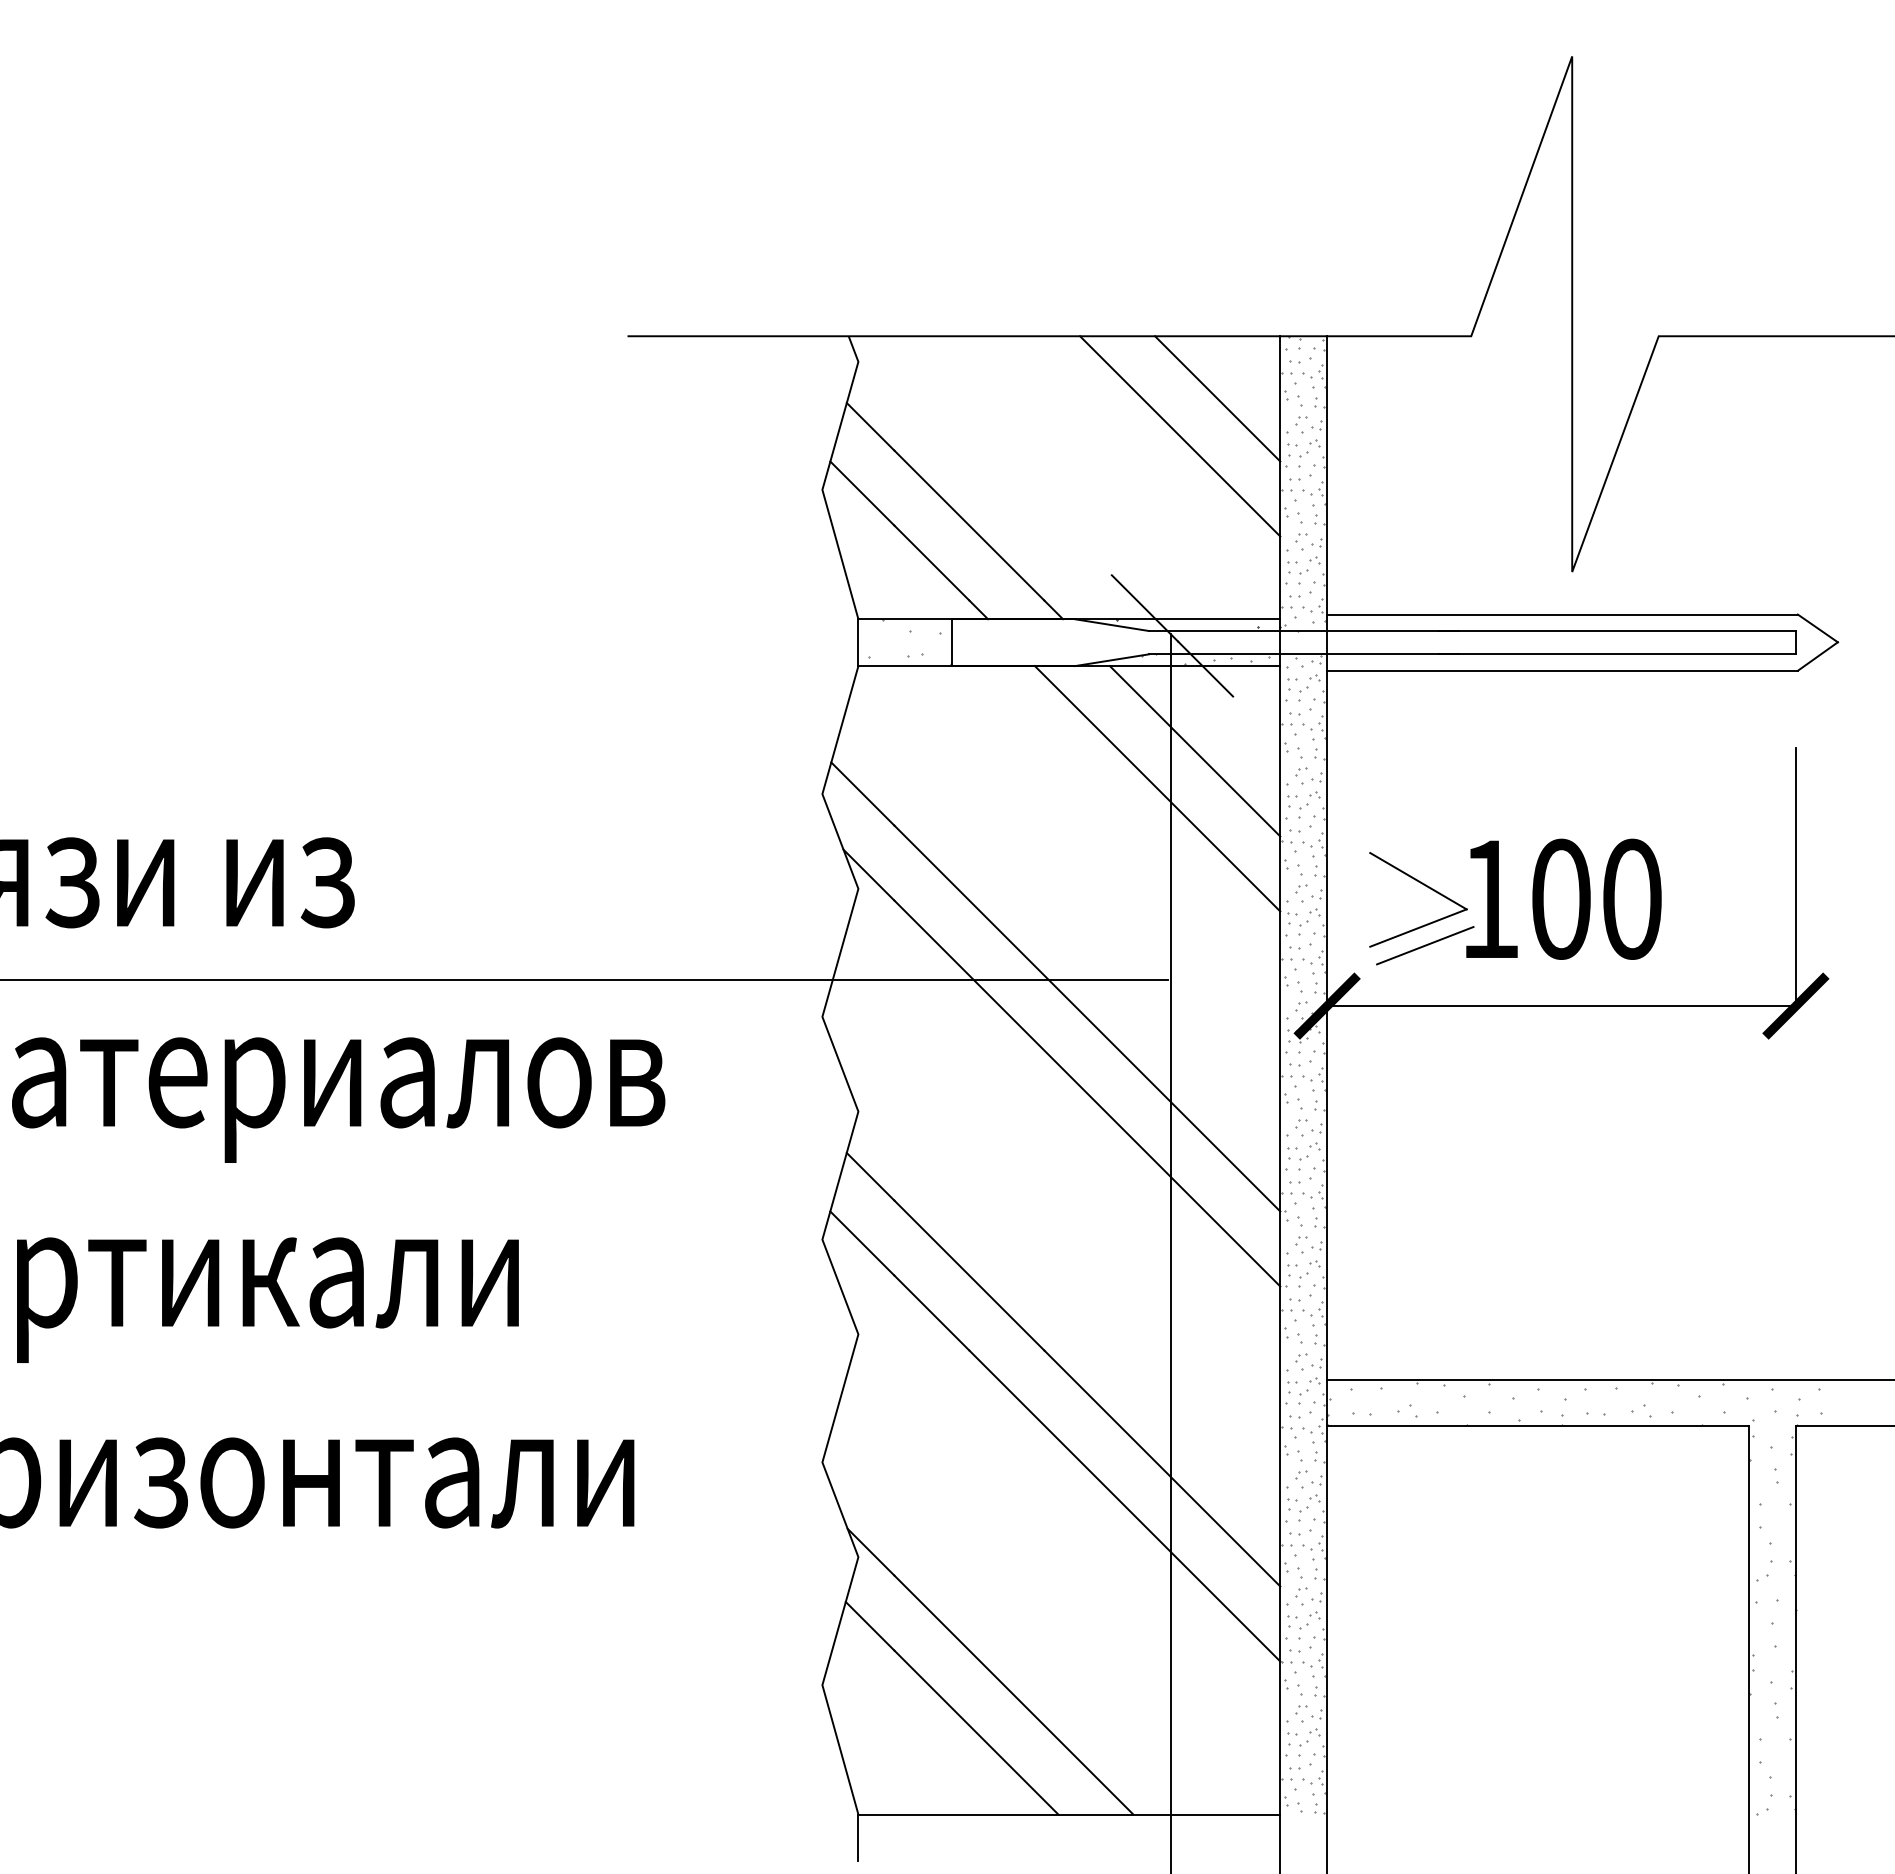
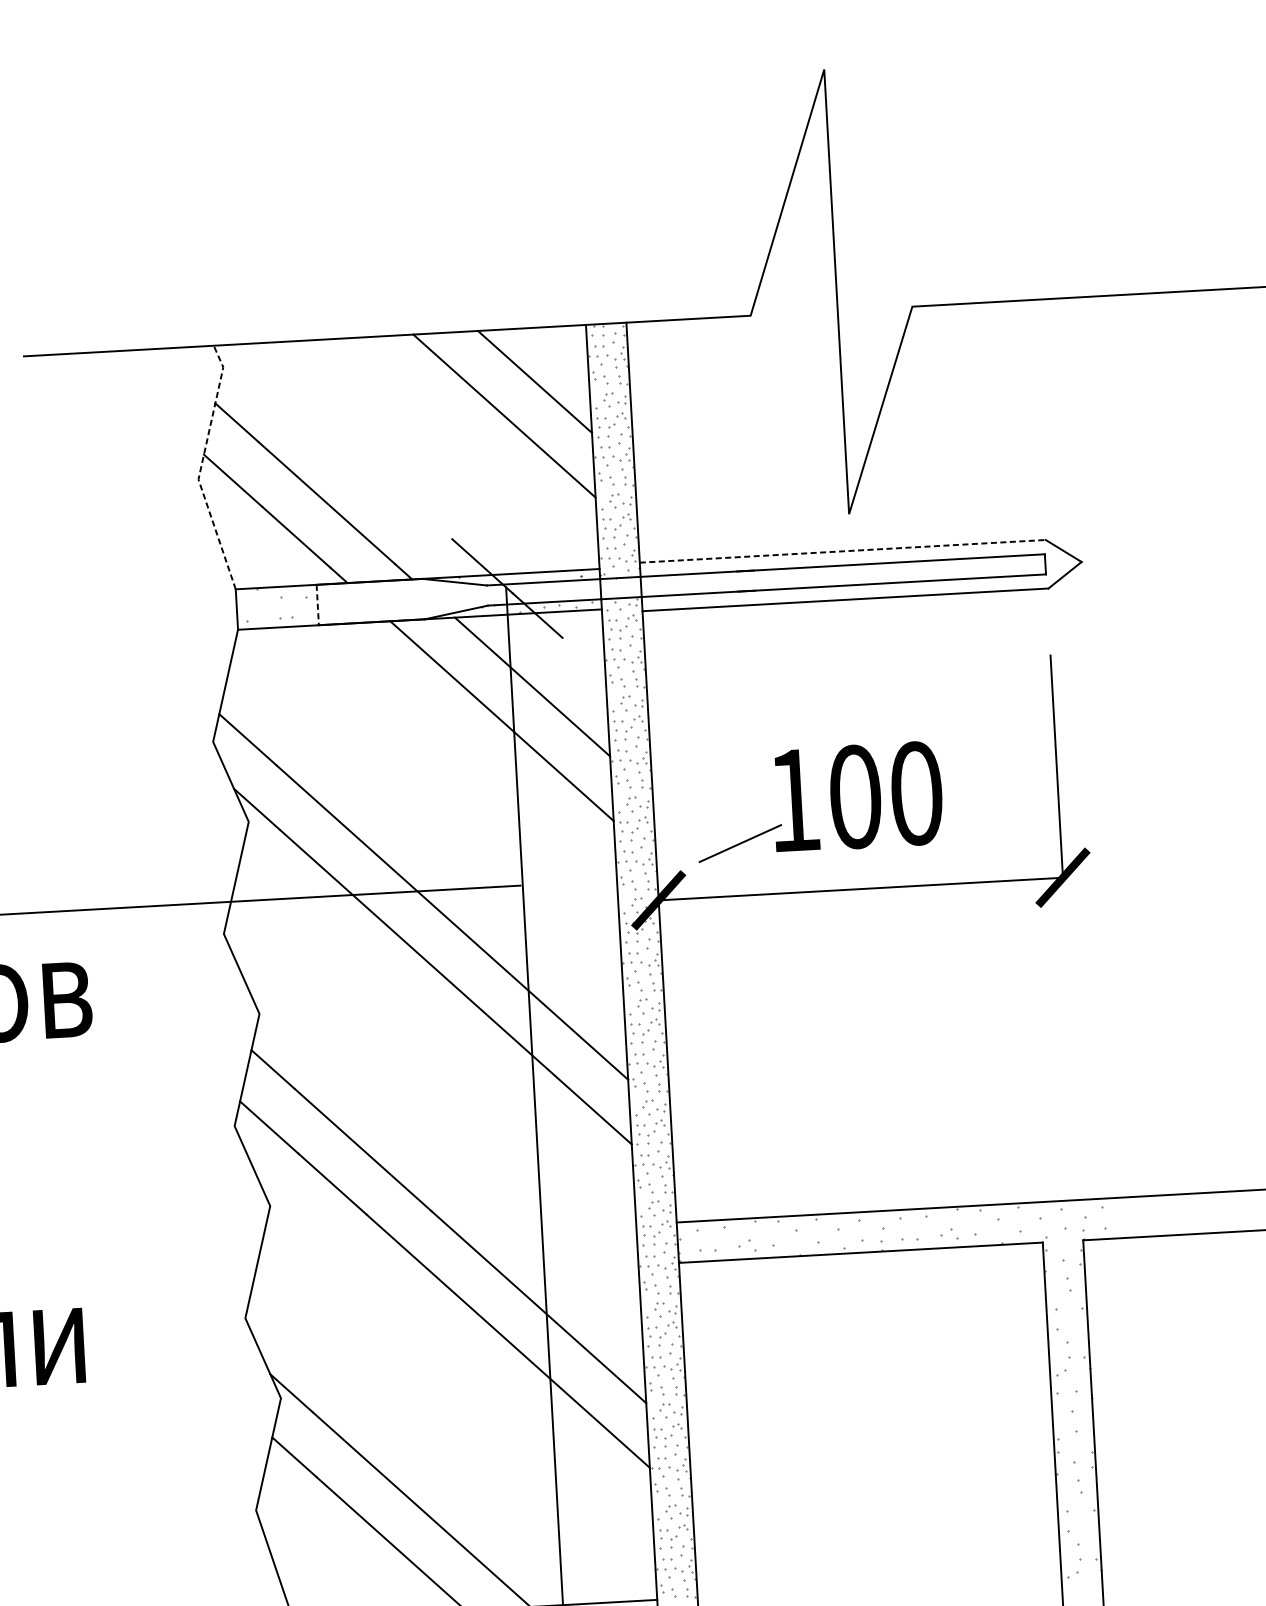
line: (825, 477) -> (200, 468), solid -> dashed
line: (1563, 614) -> (843, 551), solid -> dashed
line: (952, 643) -> (318, 605), solid -> dashed
part: (1425, 886) -> (737, 792), removed

